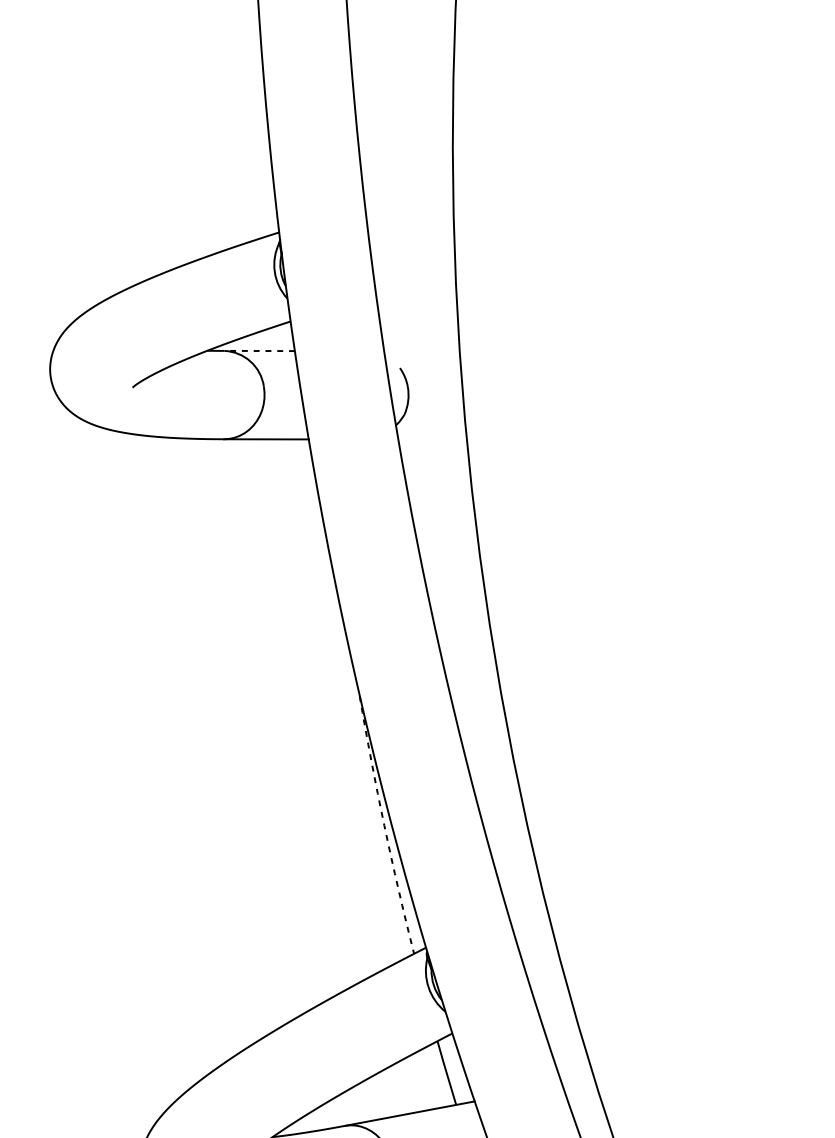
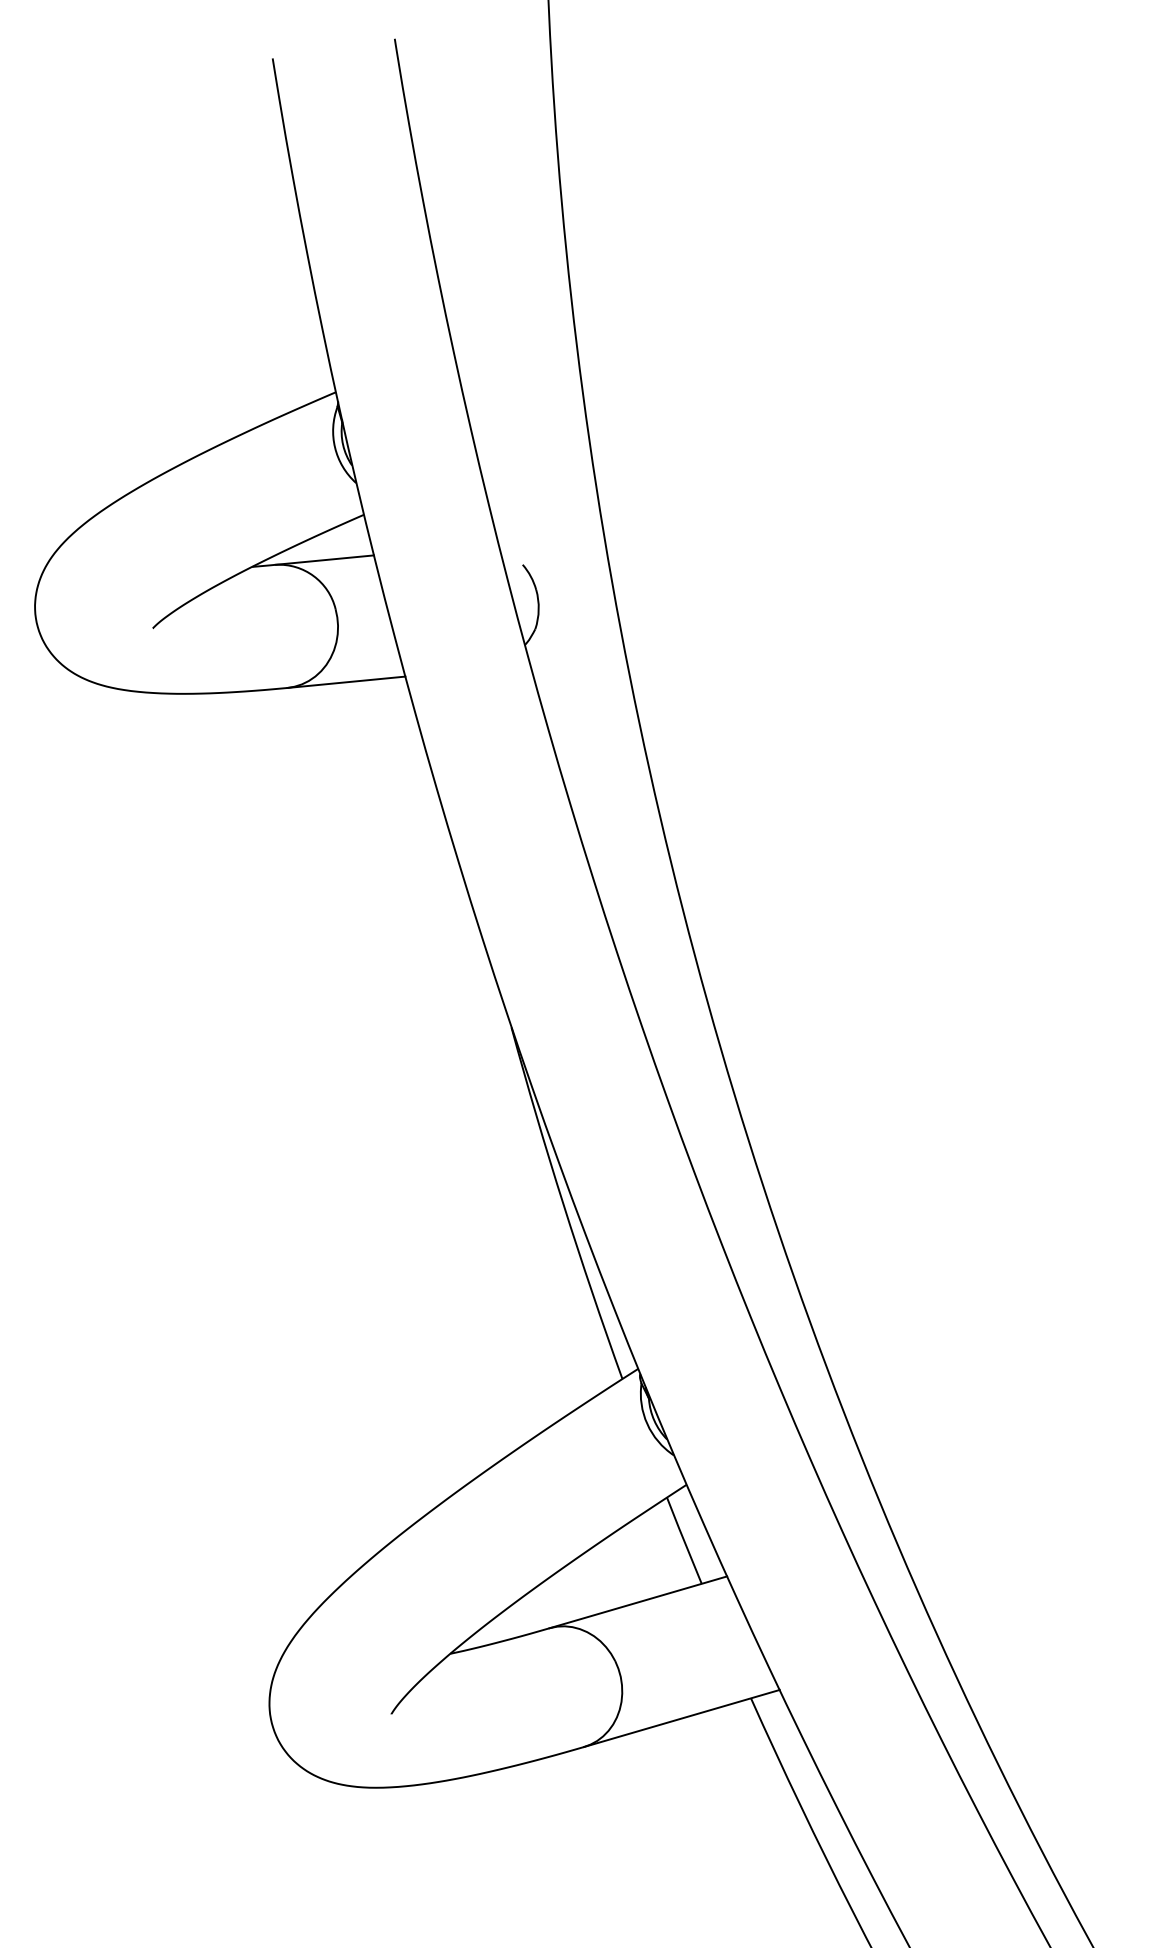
line: (259, 351) -> (324, 560), dashed -> solid
arc: (384, 825) -> (563, 1204), dashed -> solid

